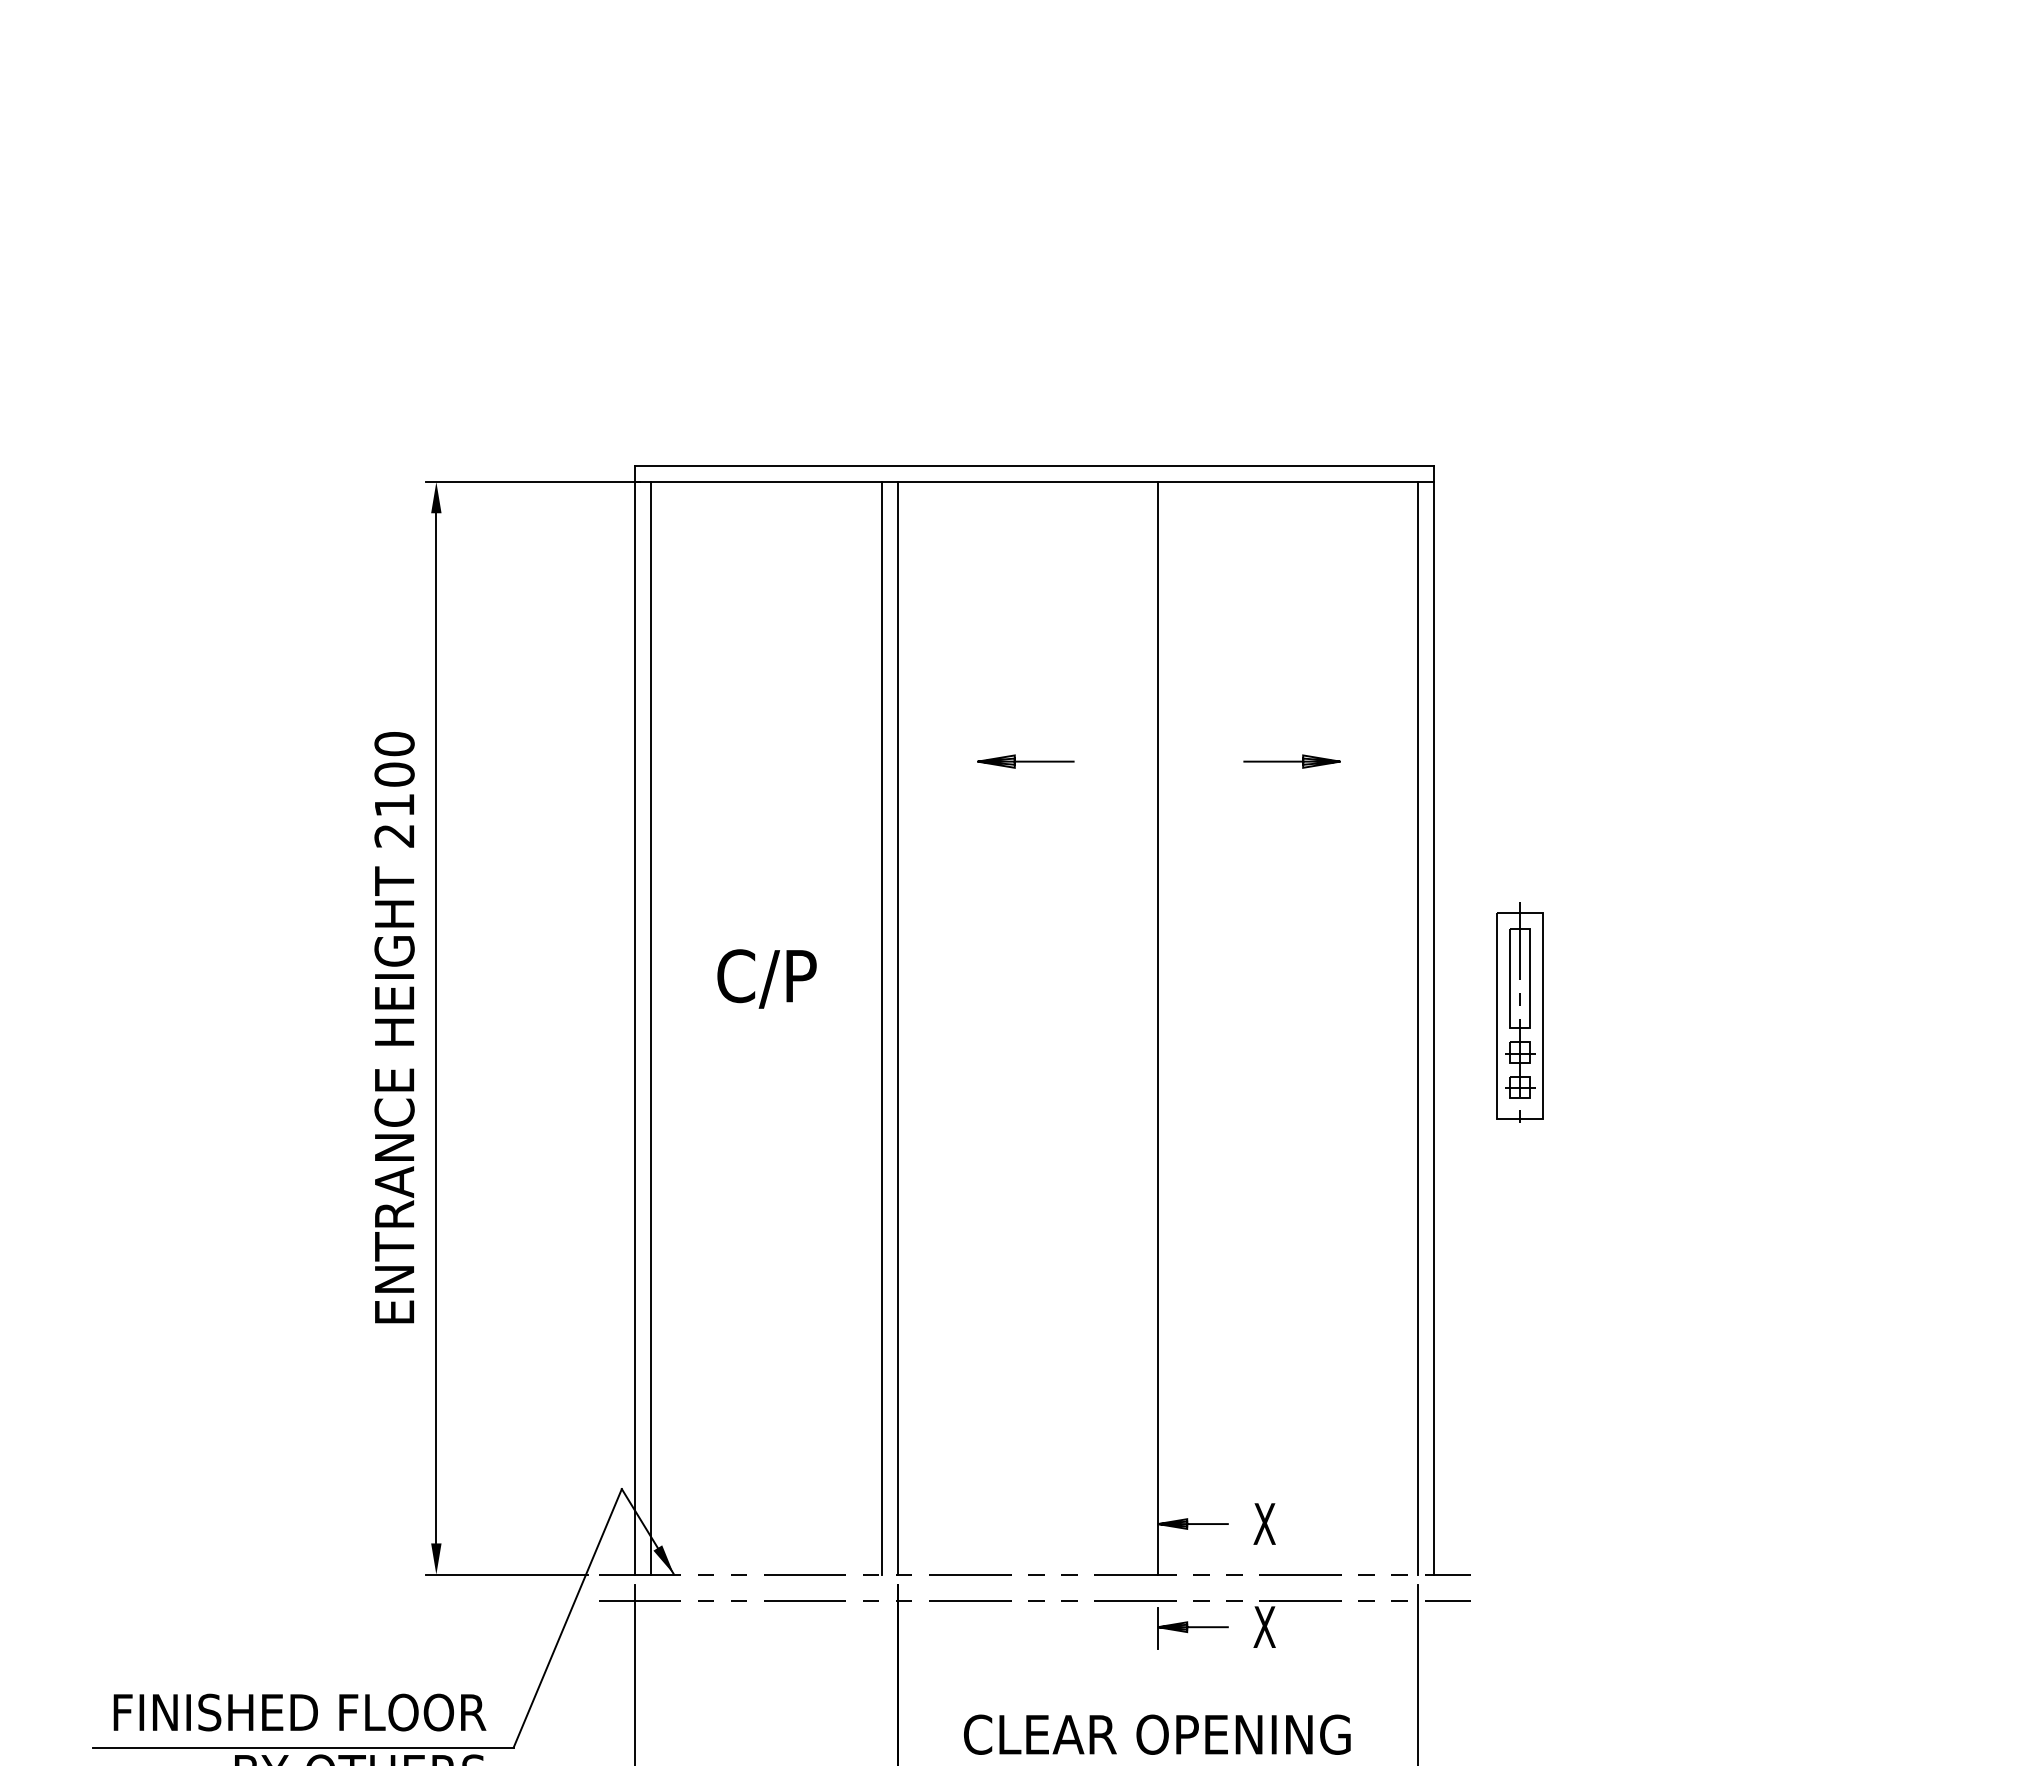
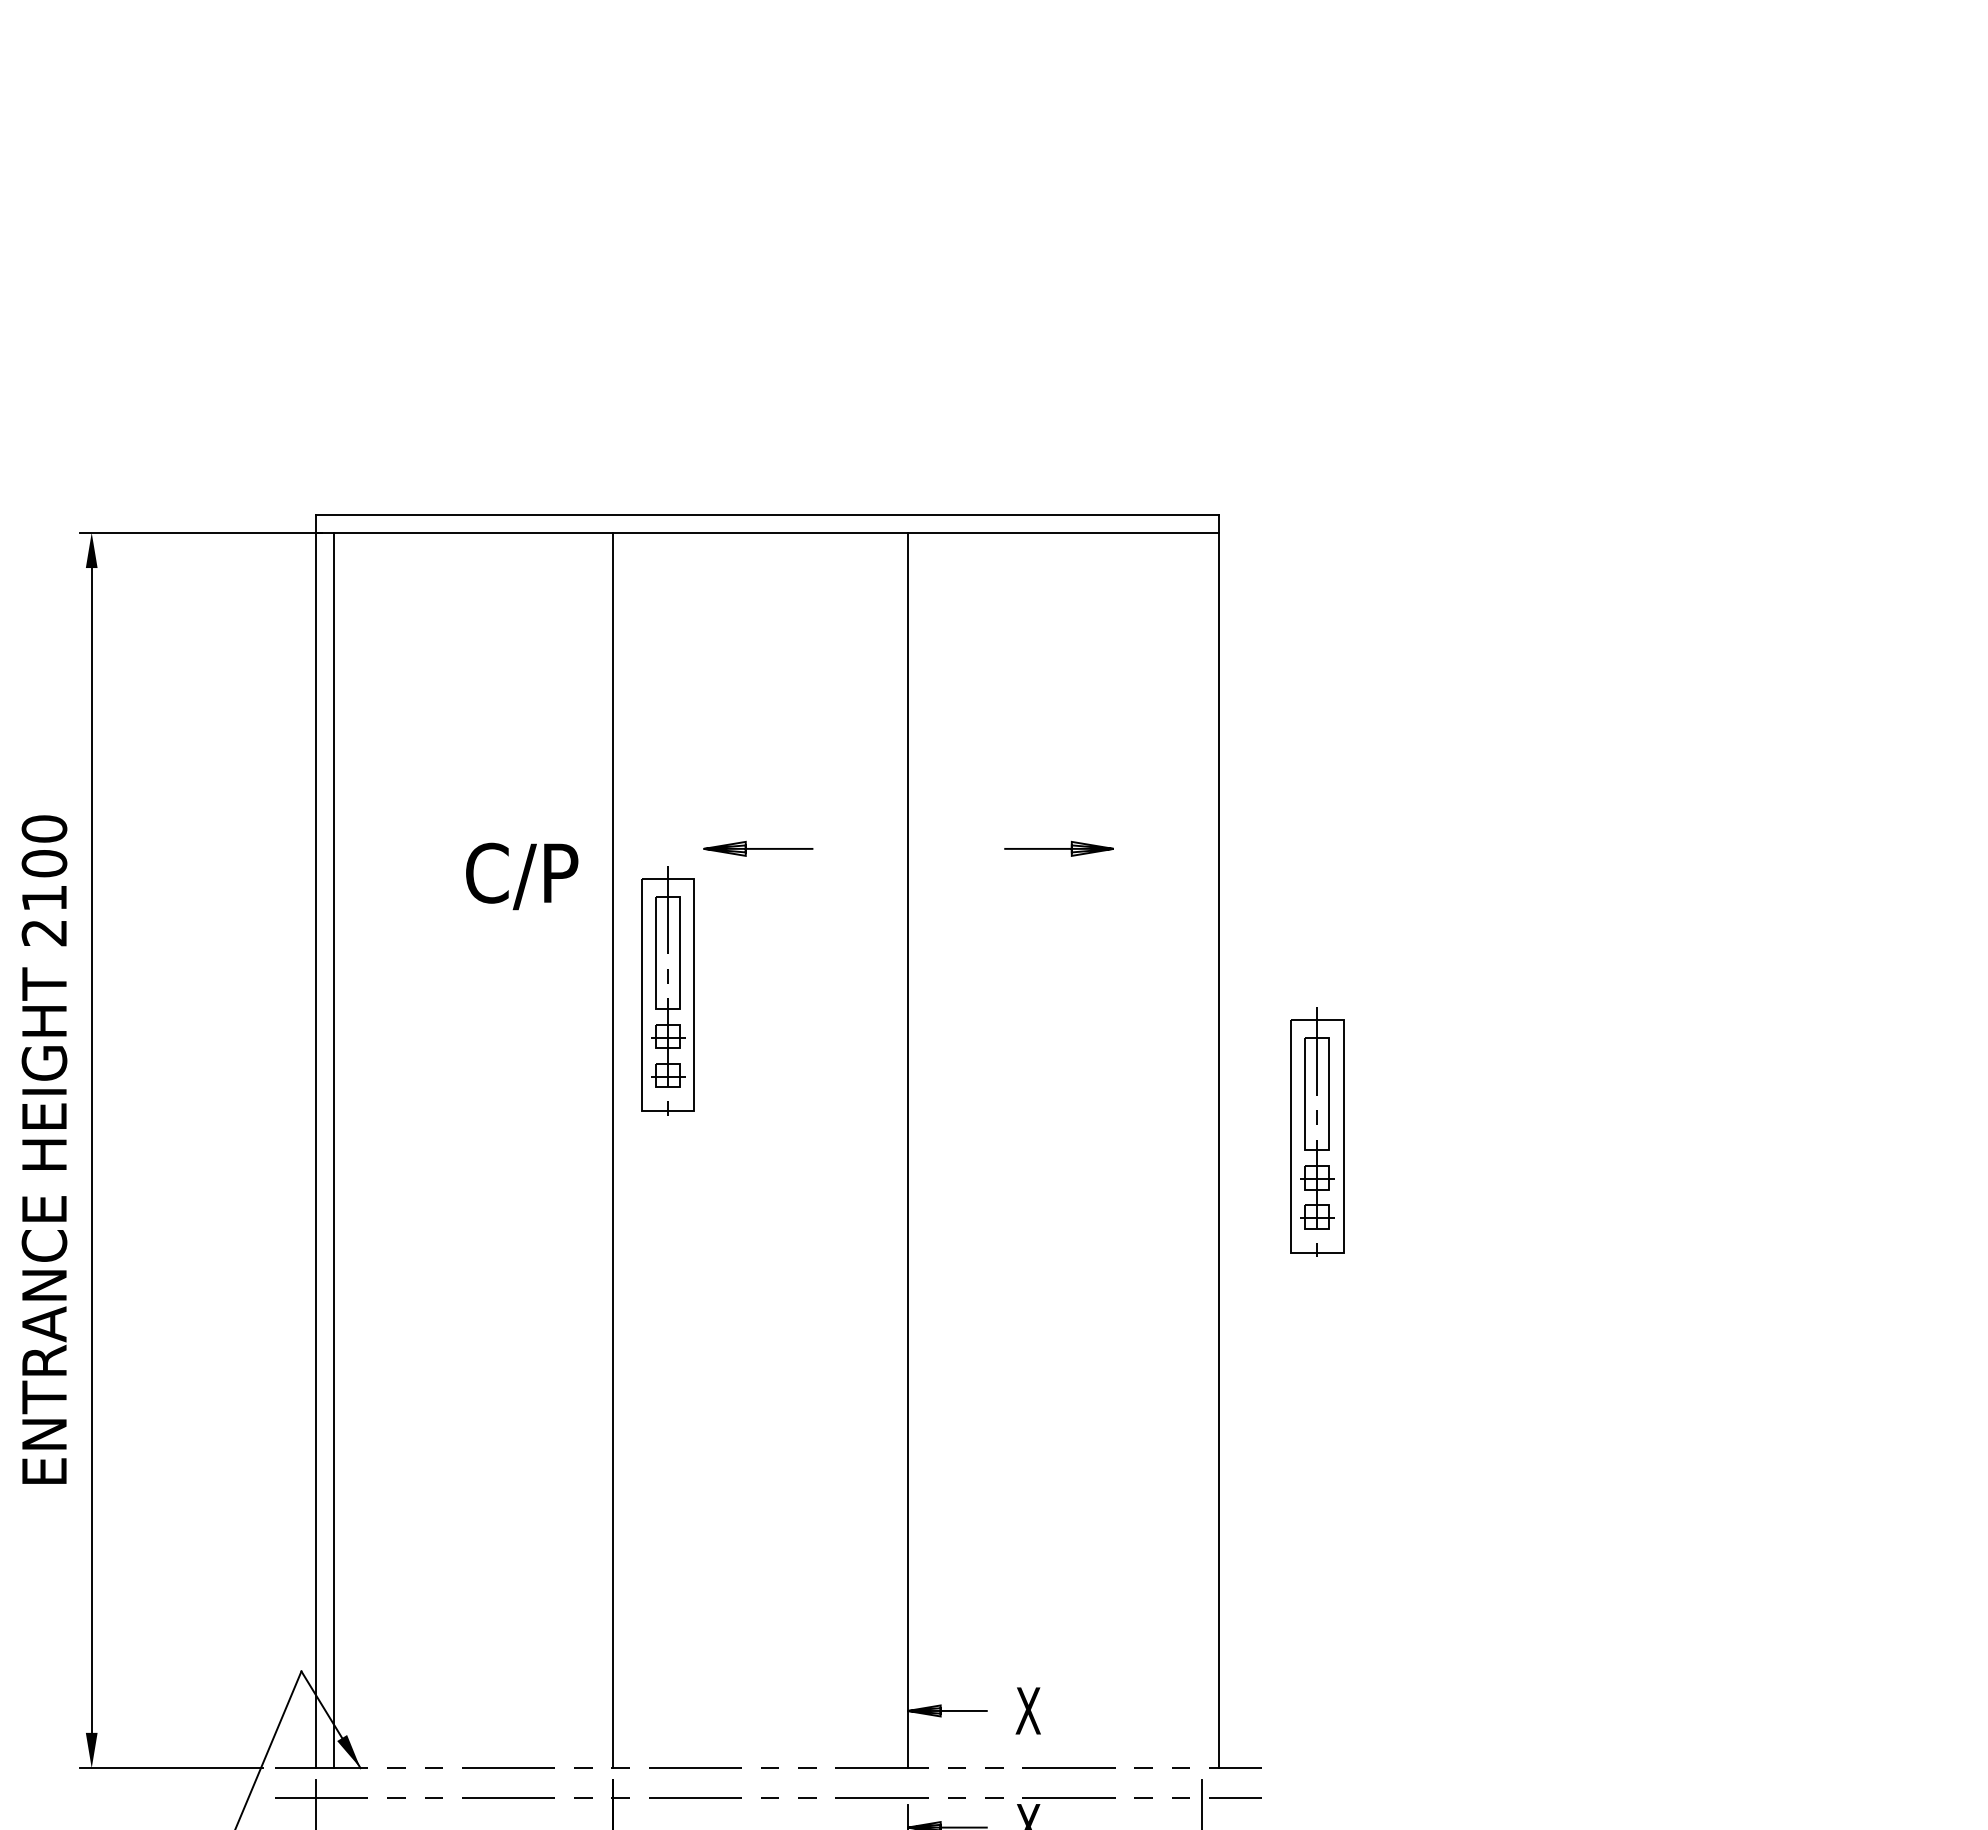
part: (945, 887) -> (667, 991), added
text: (766, 978) -> (521, 875), moved
line: (882, 1028) -> (596, 1150), removed
line: (1418, 1028) -> (1202, 1150), removed

